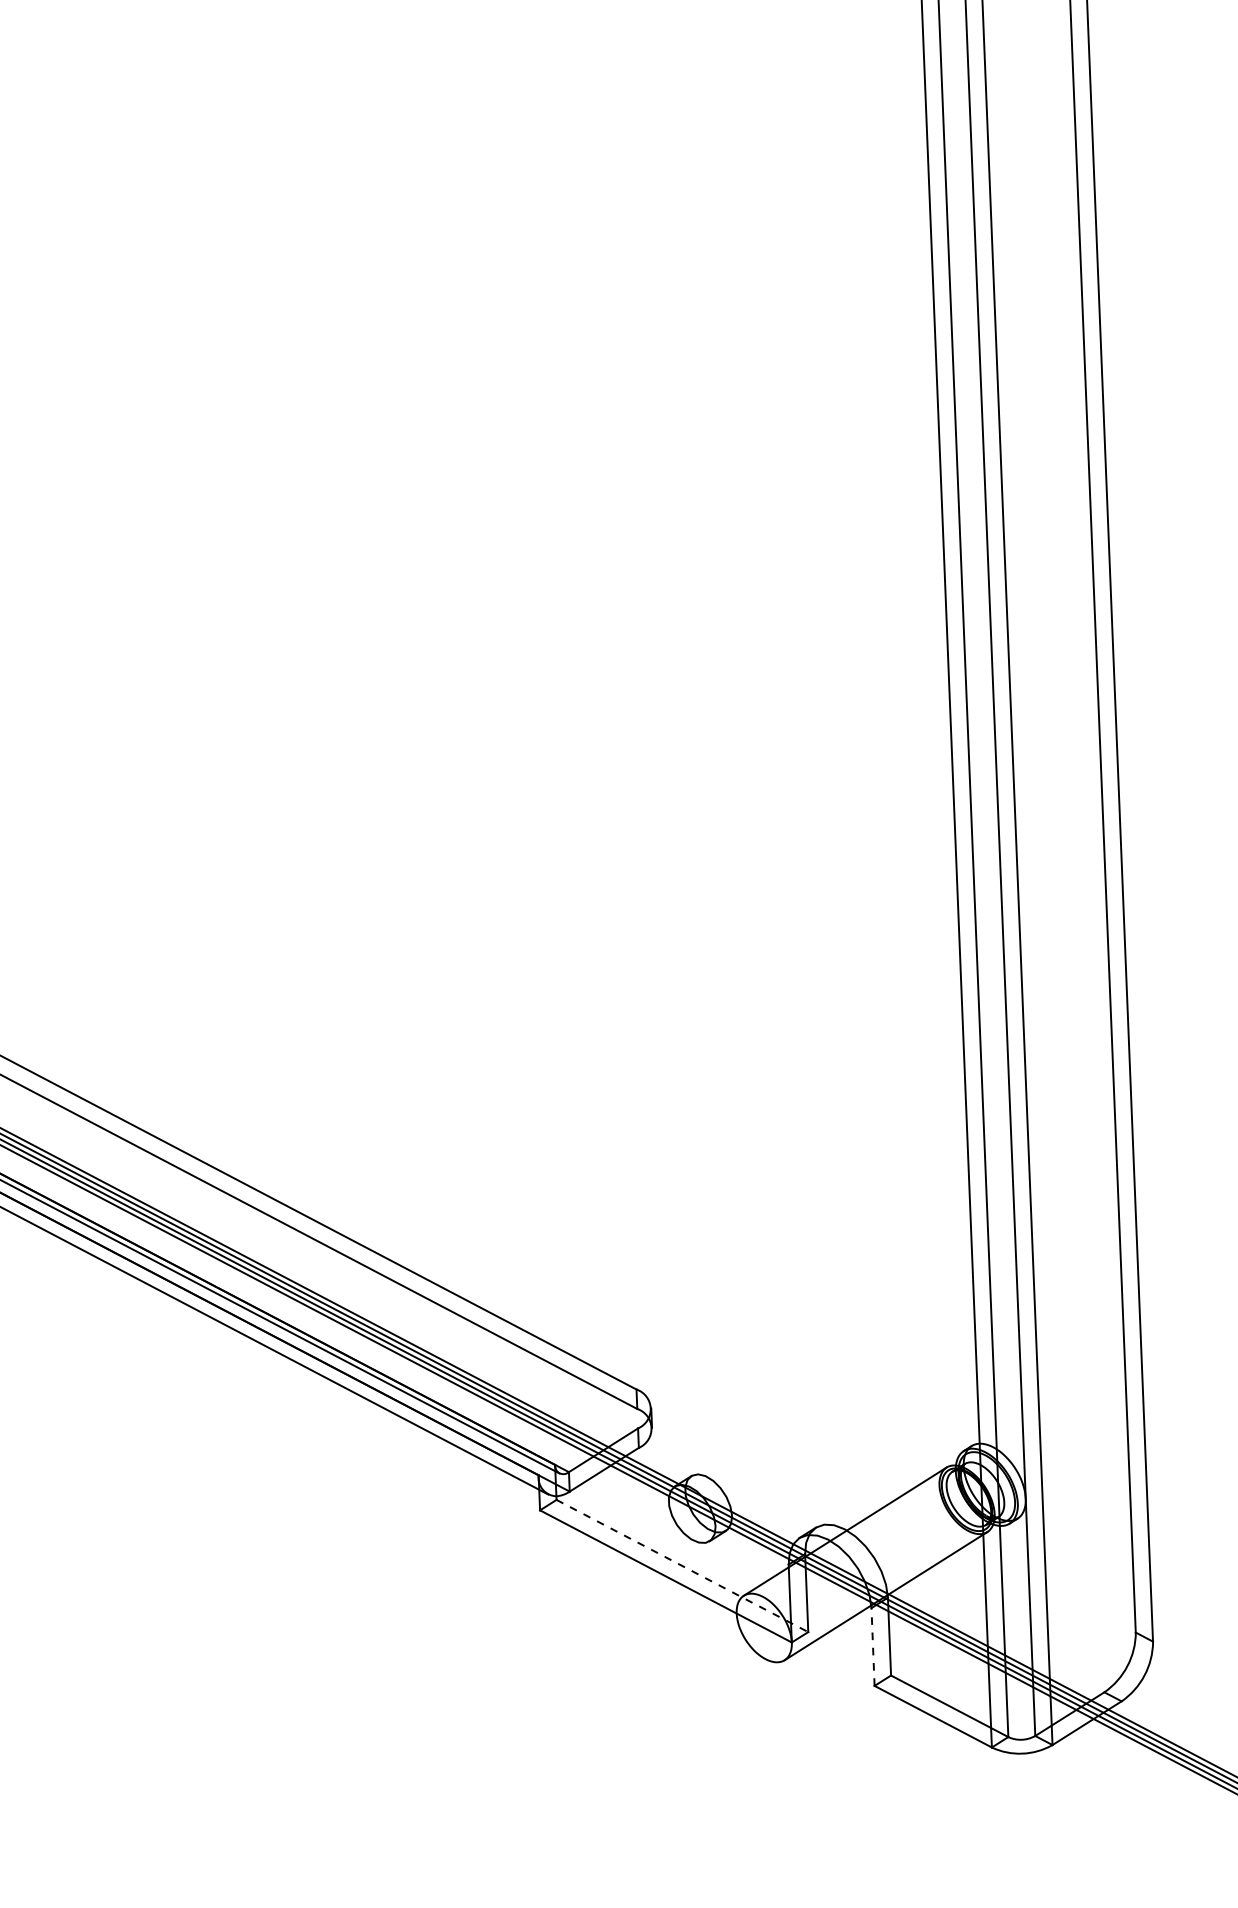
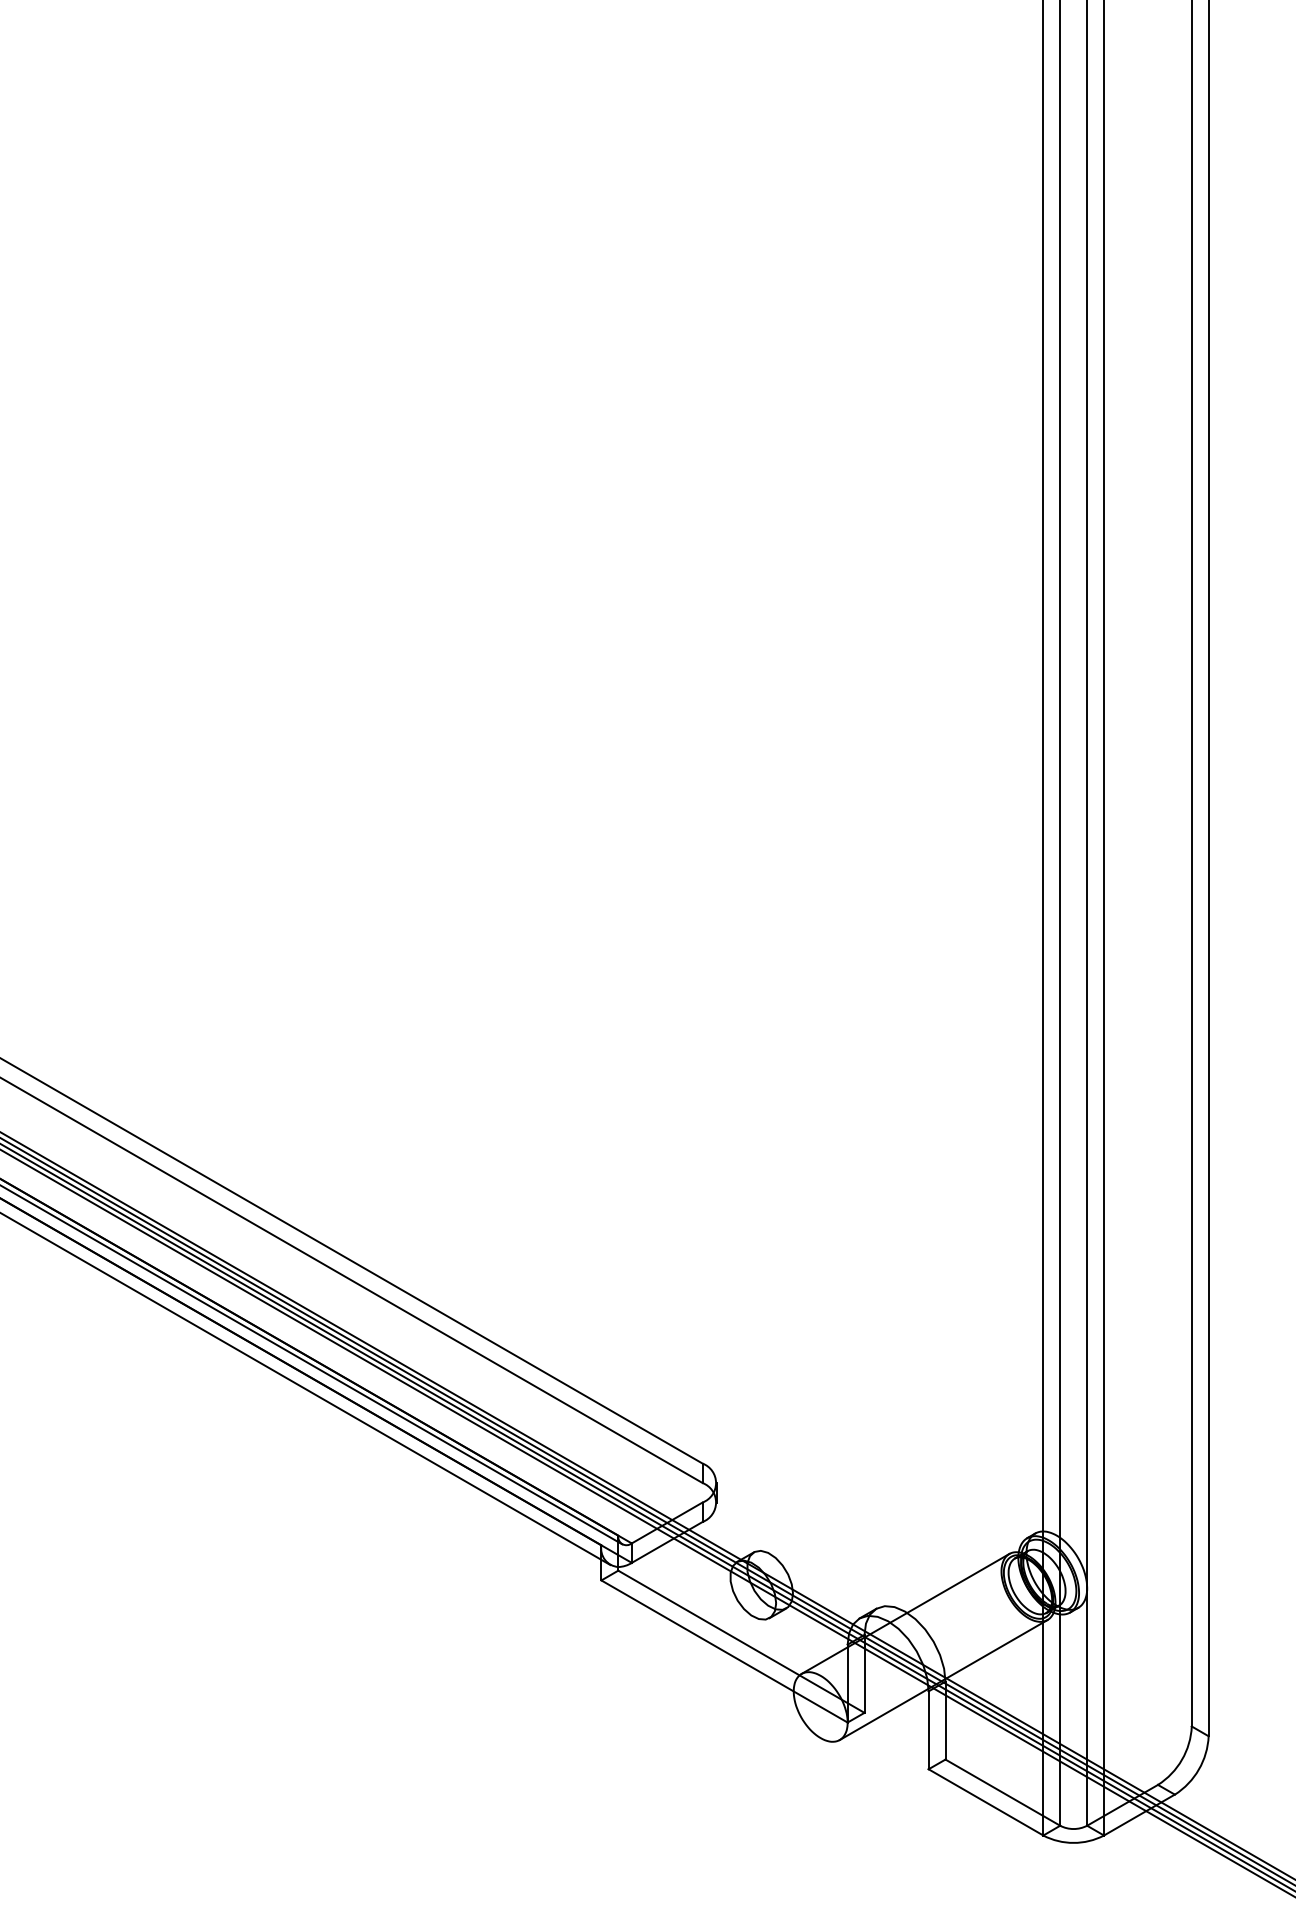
line: (682, 1566) -> (741, 1642), dashed -> solid
line: (872, 1647) -> (928, 1730), dashed -> solid

